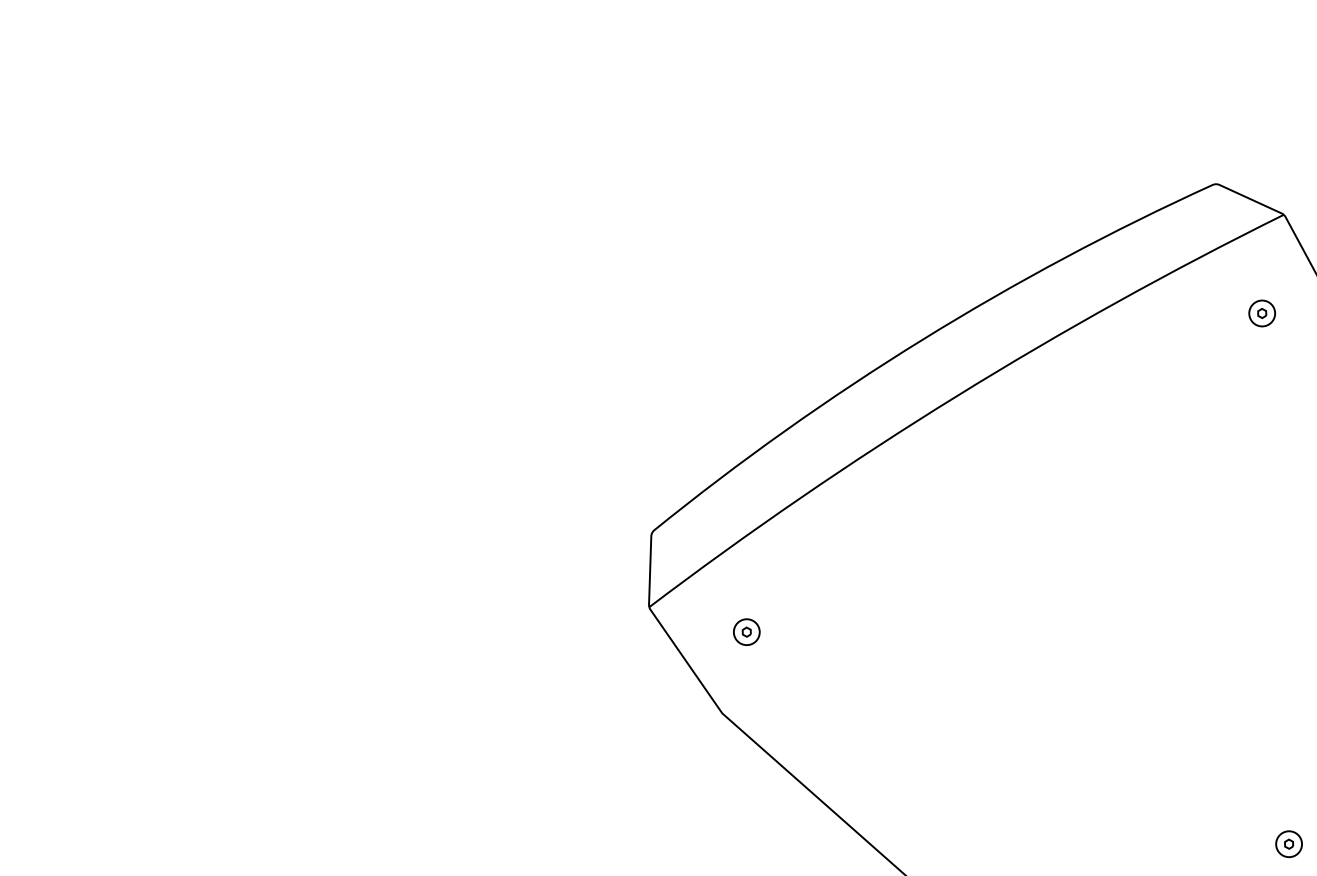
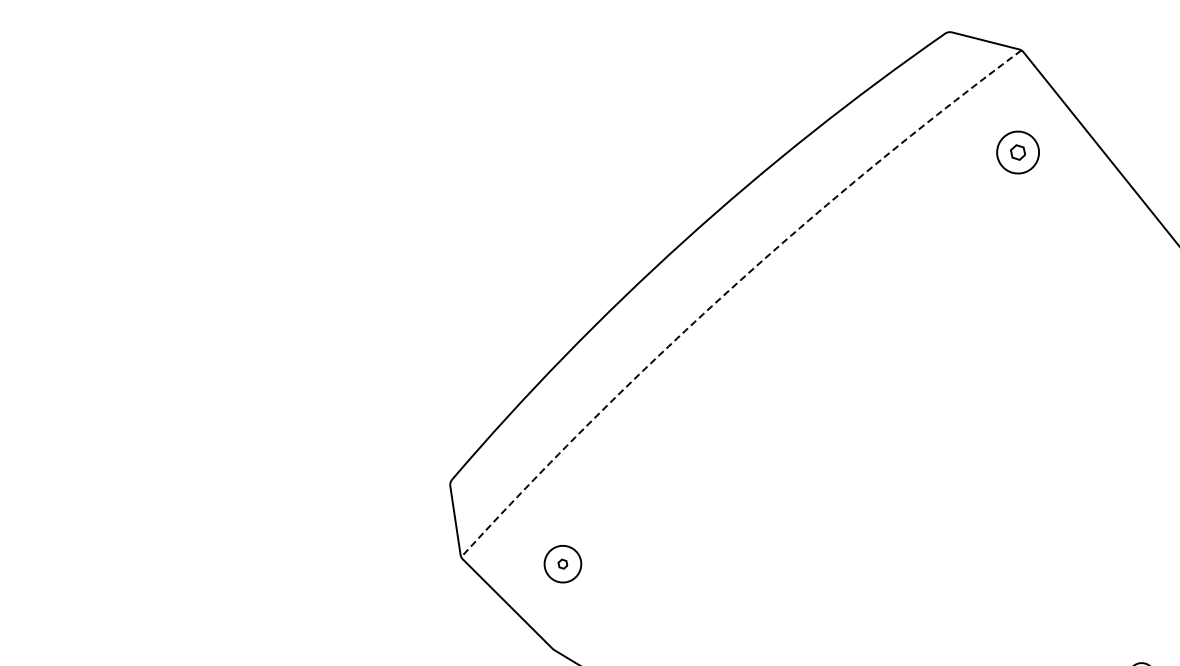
part: (1261, 313) -> (1017, 152), size x1.6
line: (957, 395) -> (729, 289), solid -> dashed
circle: (746, 632) -> (562, 564), size x1.4

